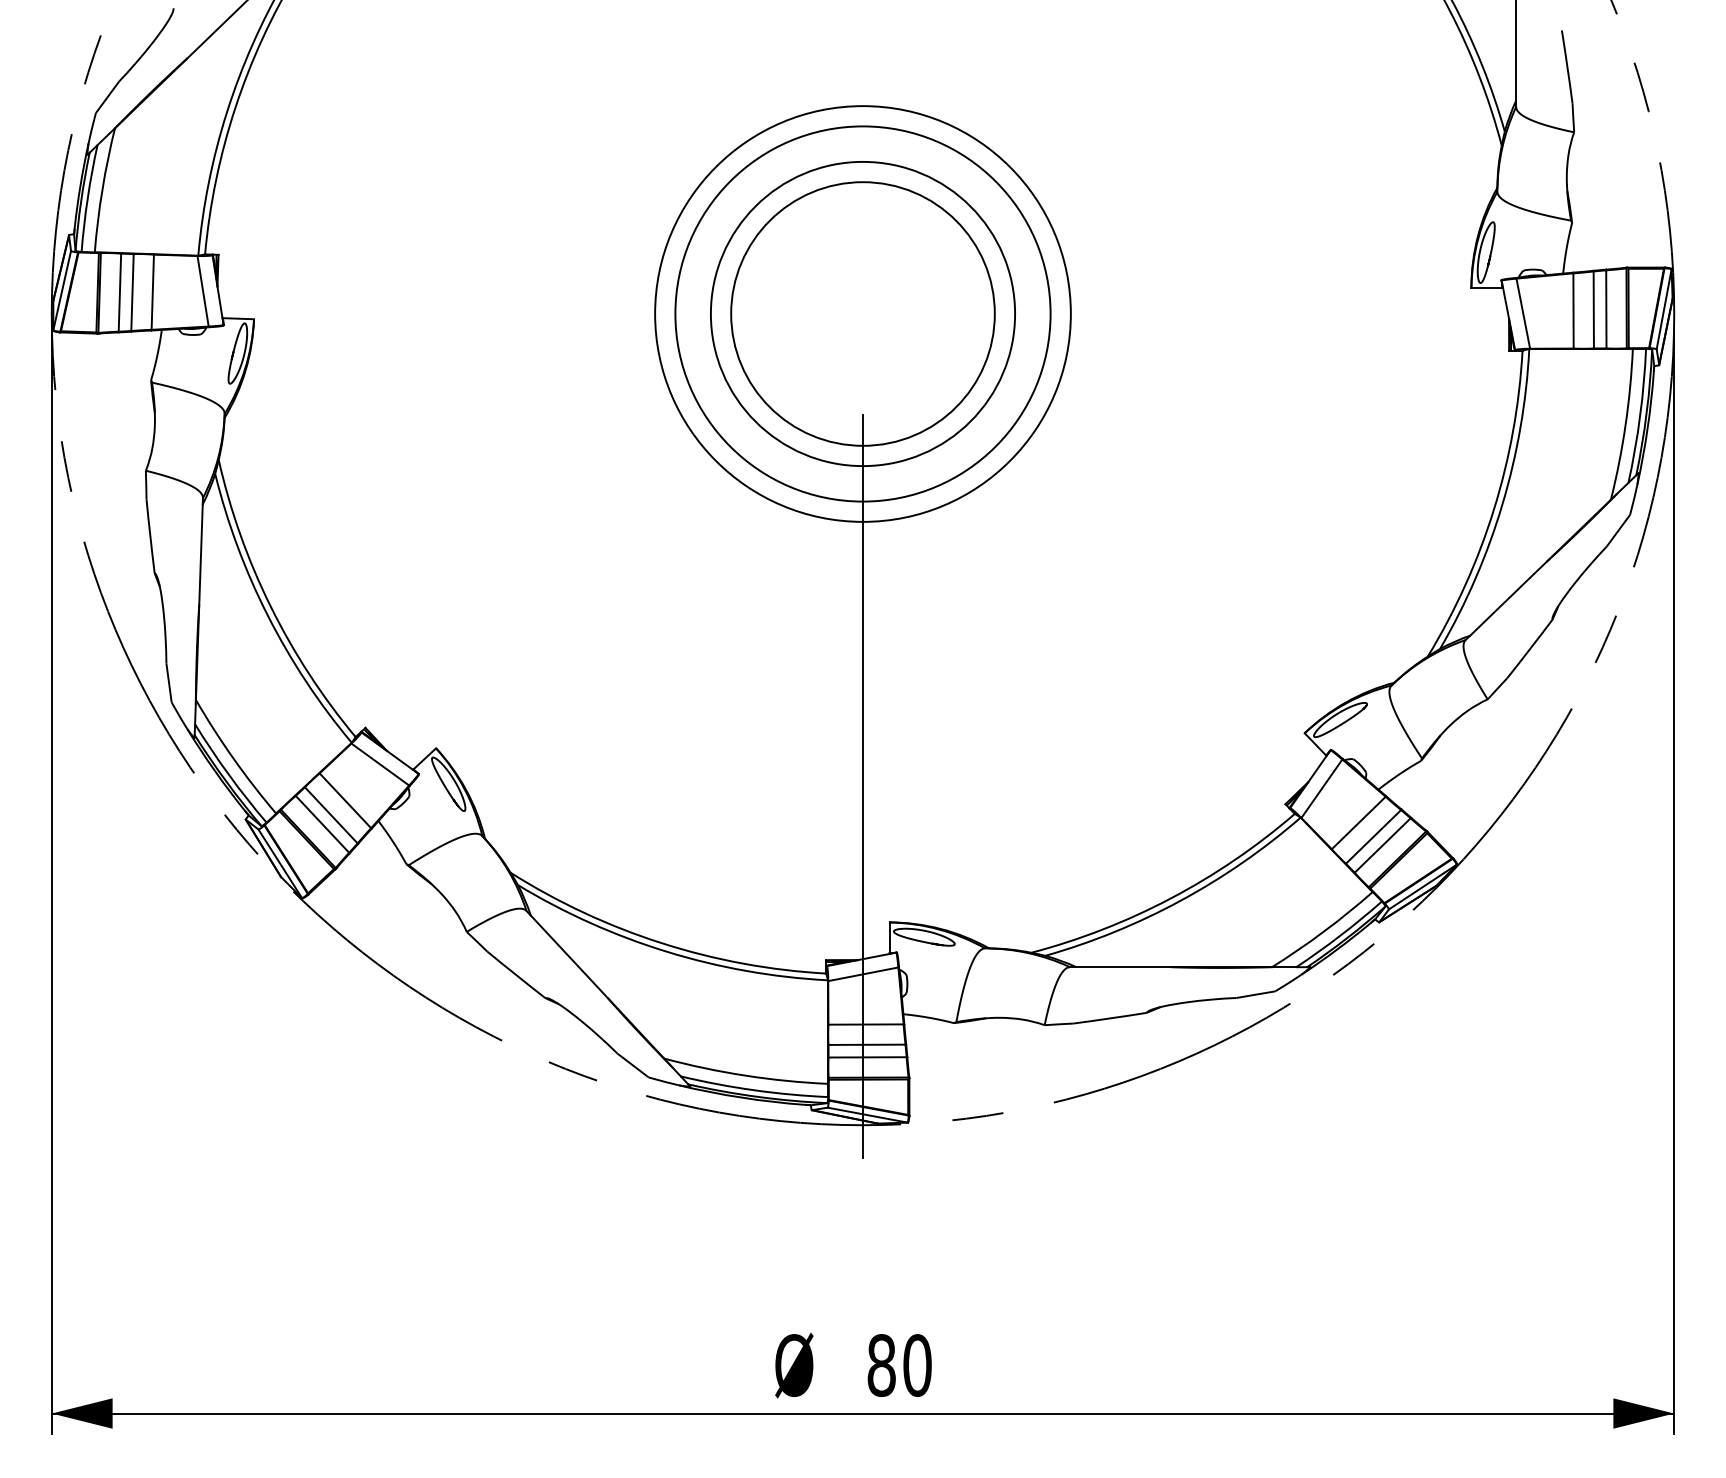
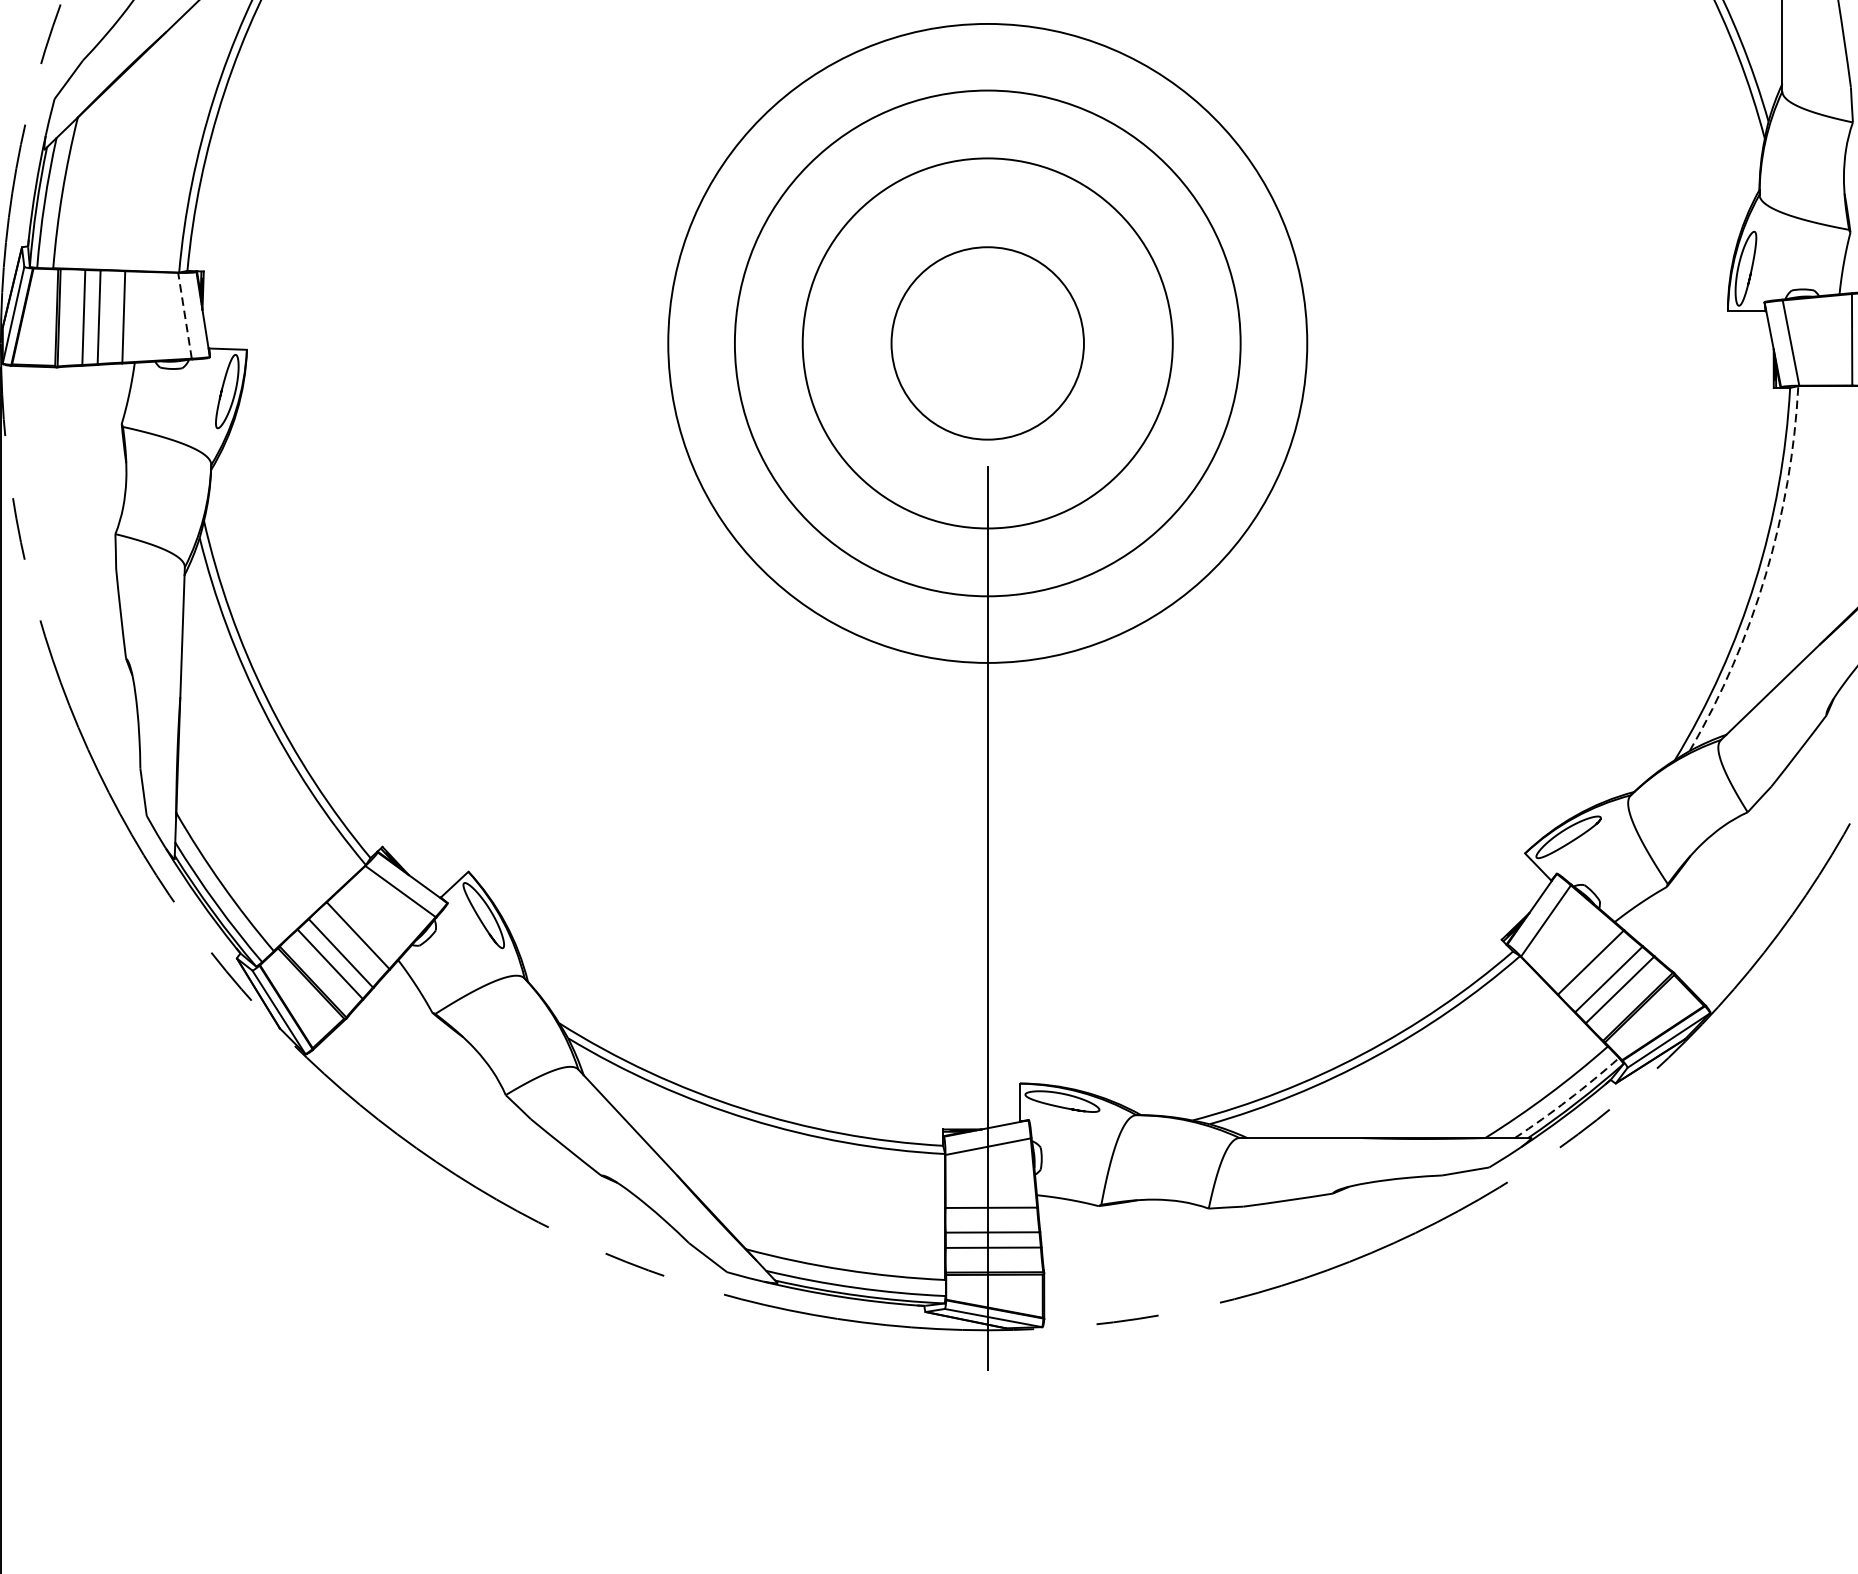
line: (203, 291) -> (185, 316), solid -> dashed
circle: (862, 313) -> (987, 342), size x0.6
circle: (862, 313) -> (987, 342), size x1.4
arc: (1502, 504) -> (1765, 575), solid -> dashed
arc: (1340, 935) -> (1568, 1099), solid -> dashed

